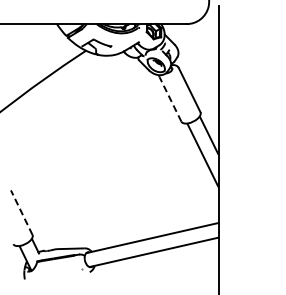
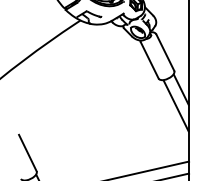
line: (170, 99) -> (149, 60), dashed -> solid
line: (21, 212) -> (27, 152), dashed -> solid

